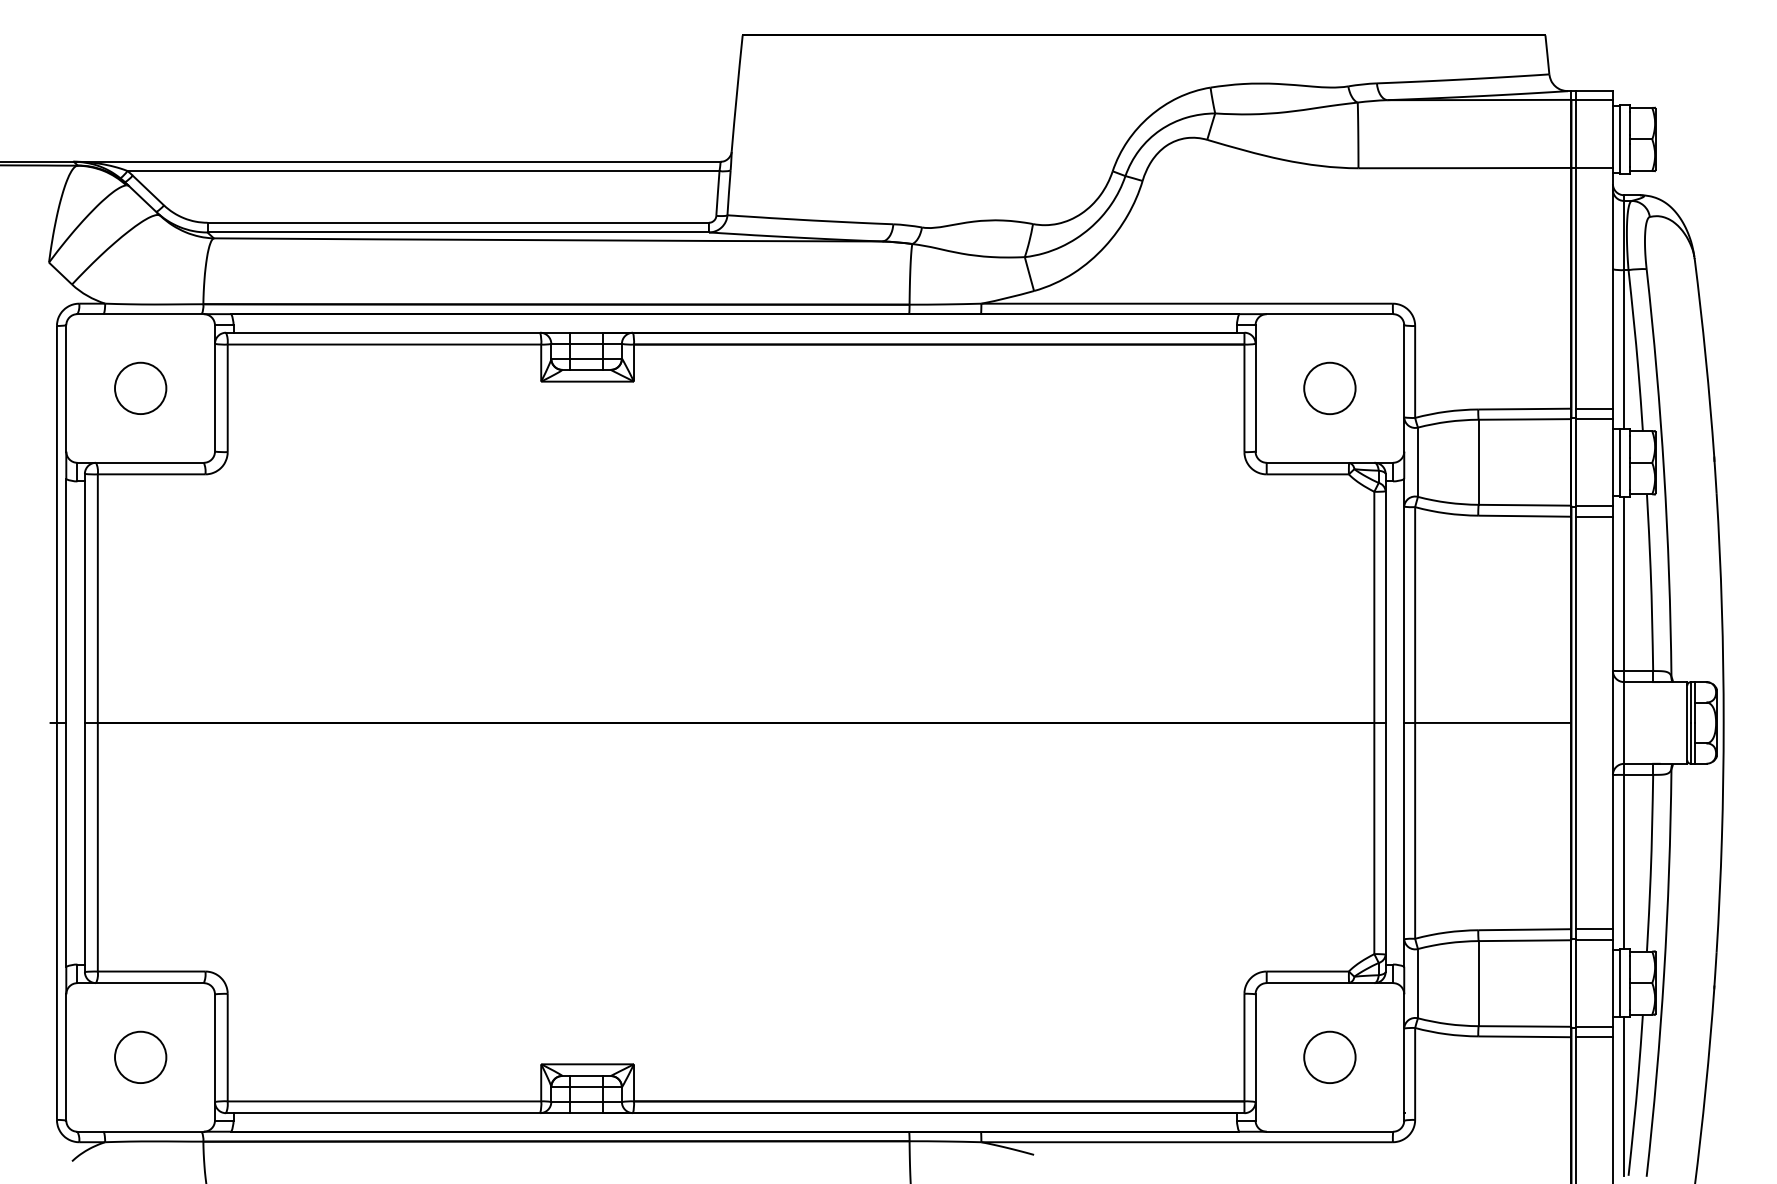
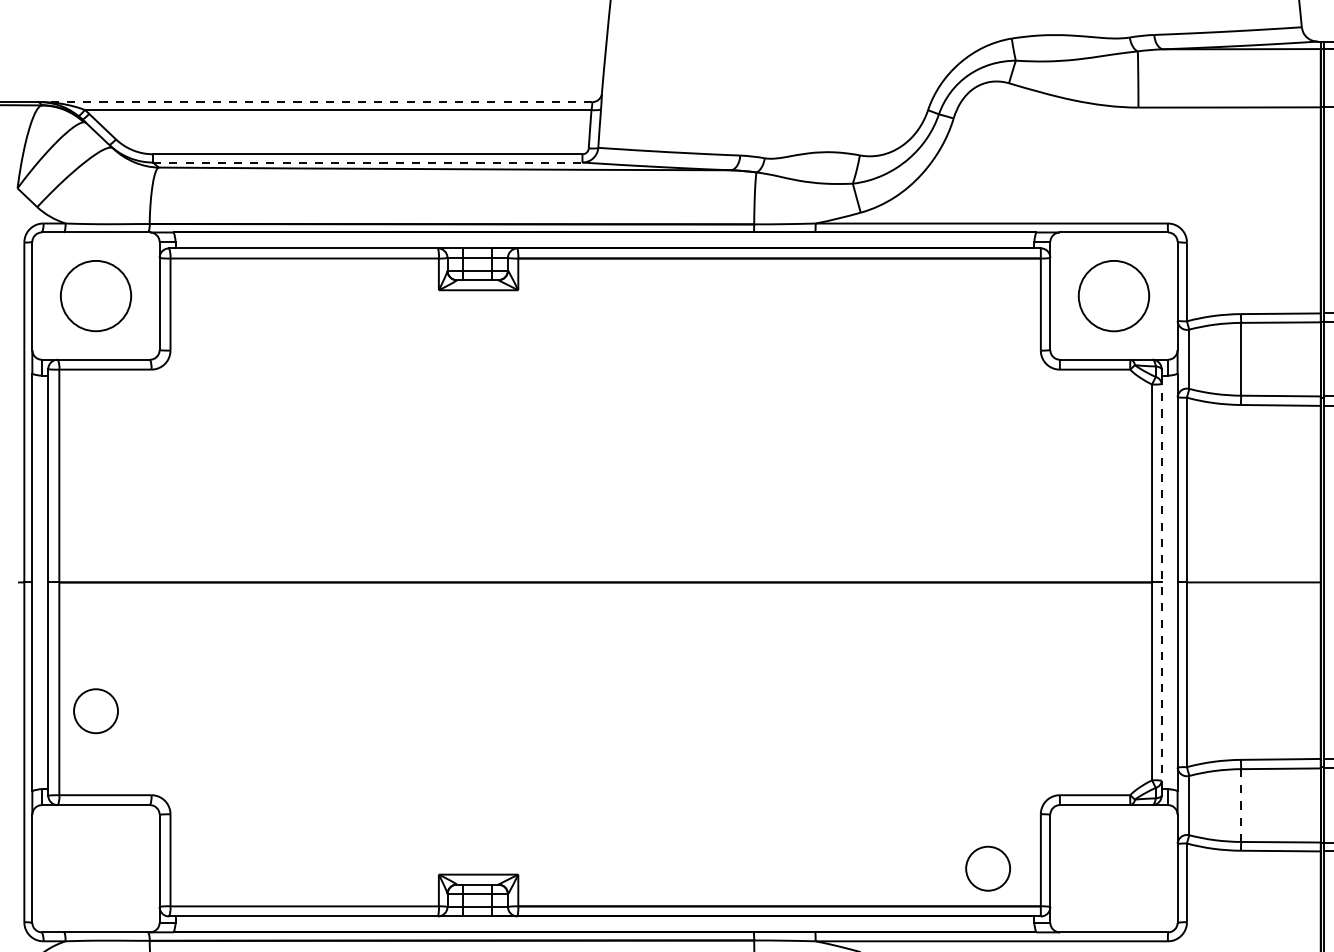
line: (396, 161) -> (314, 101), solid -> dashed
line: (458, 232) -> (368, 162), solid -> dashed
circle: (140, 388) -> (95, 296), size x1.6
circle: (1329, 388) -> (1113, 296), size x1.6
line: (1385, 722) -> (1161, 582), solid -> dashed
line: (1478, 983) -> (1241, 805), solid -> dashed
circle: (140, 1056) -> (95, 710), moved
circle: (1329, 1056) -> (987, 867), moved

